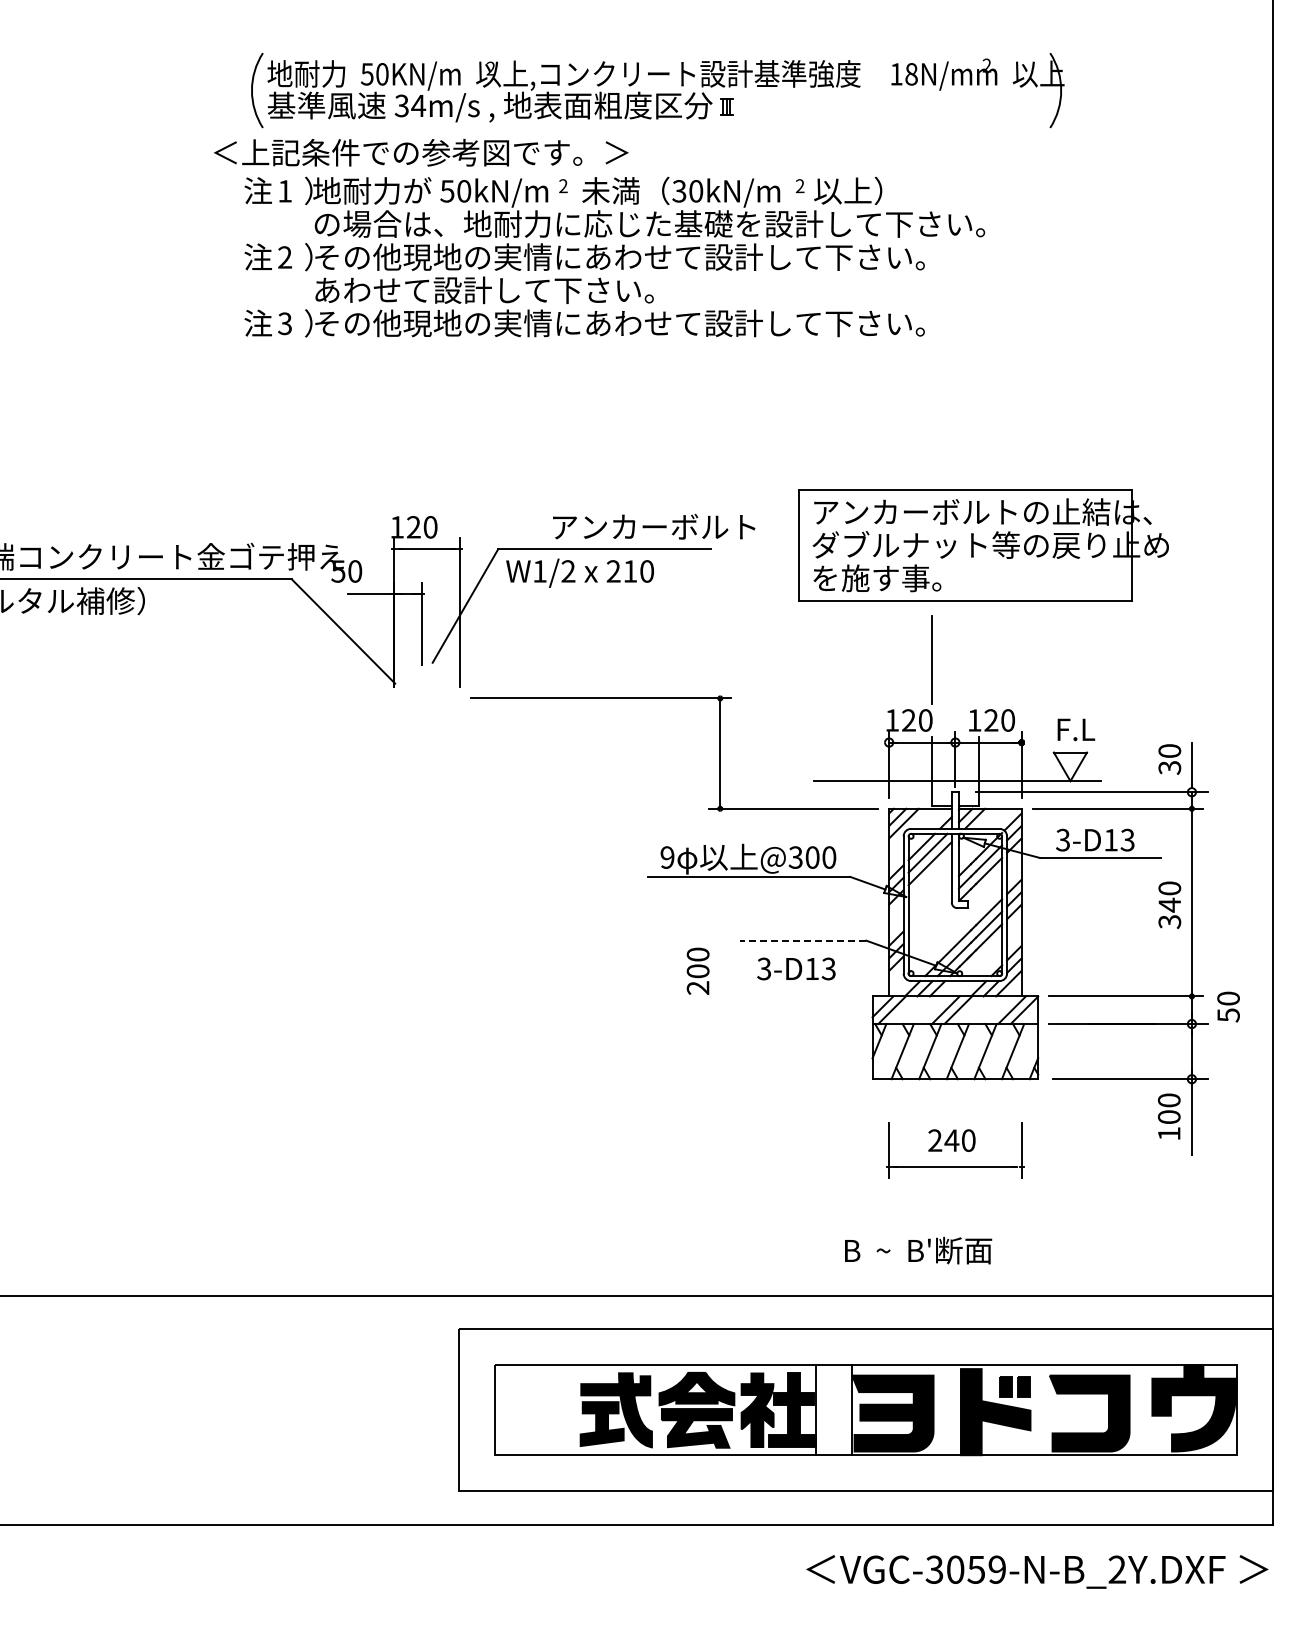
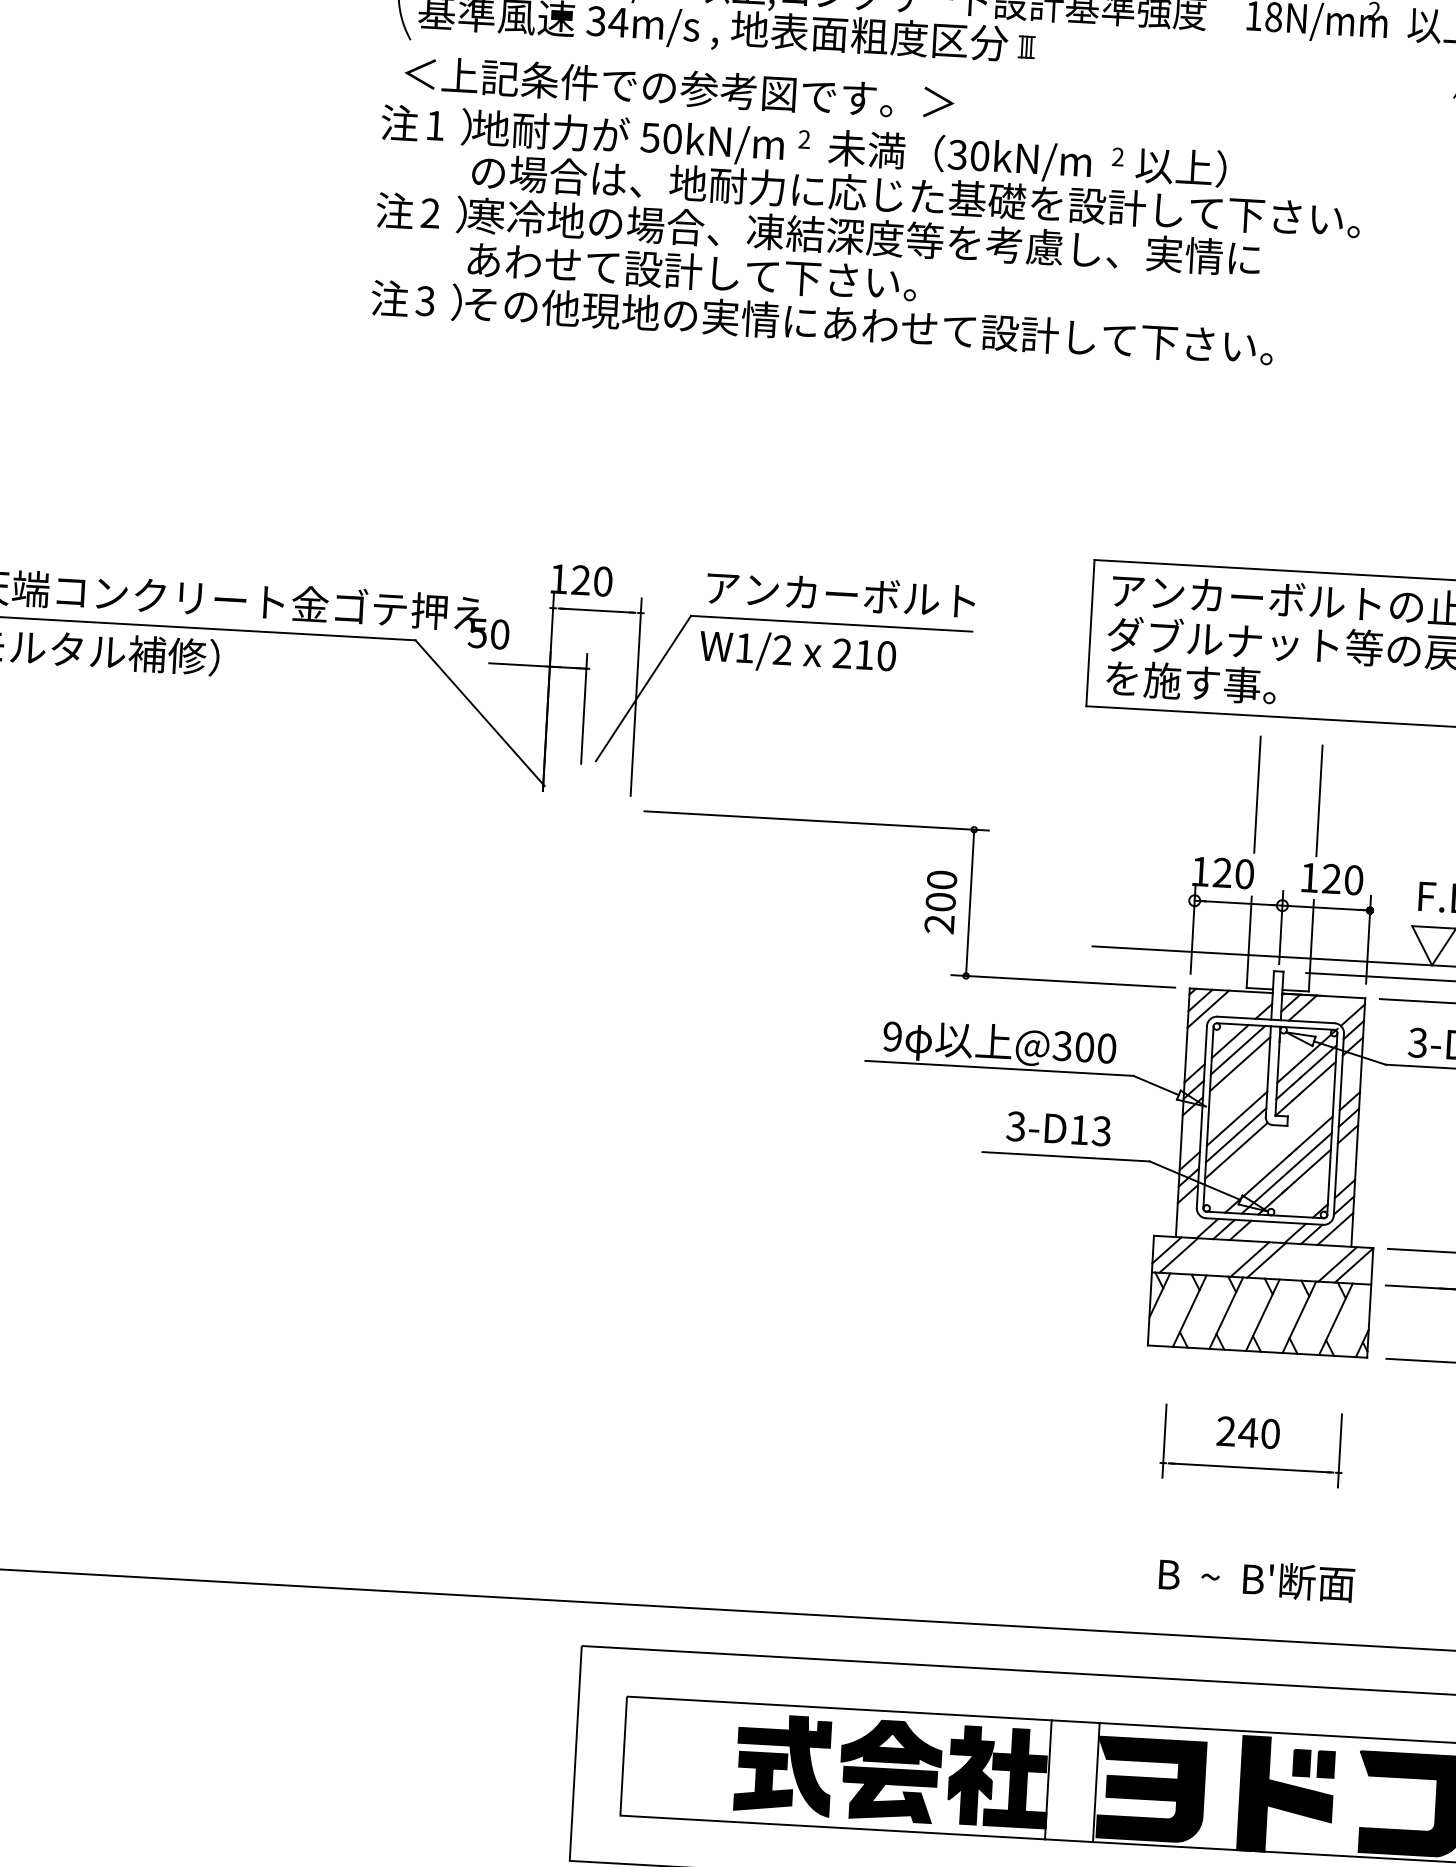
text: (421, 152) -> (679, 87), moved
text: (618, 257) -> (872, 238), その他現地の実情にあわせて設計して下さい。 -> 寒冷地の場合、凍結深度等を考慮し、実情に
text: (654, 526) -> (841, 593), moved
line: (978, 661) -> (1319, 799), added
line: (929, 904) -> (1236, 1118), added
line: (929, 916) -> (1235, 1134), added
line: (930, 928) -> (1235, 1150), added
line: (802, 940) -> (1065, 1156), dashed -> solid
text: (796, 968) -> (1058, 1128), moved
text: (697, 970) -> (940, 901), moved
text: (918, 1250) -> (1256, 1579), moved

